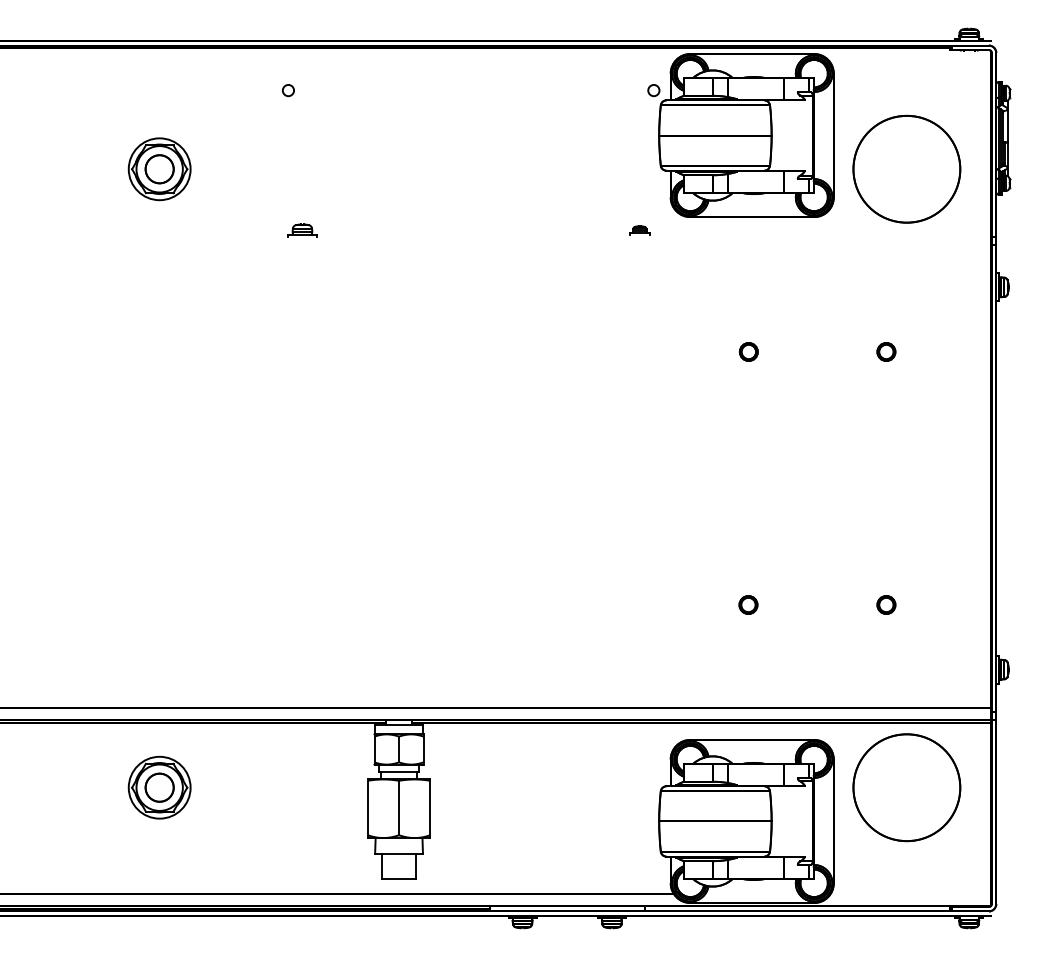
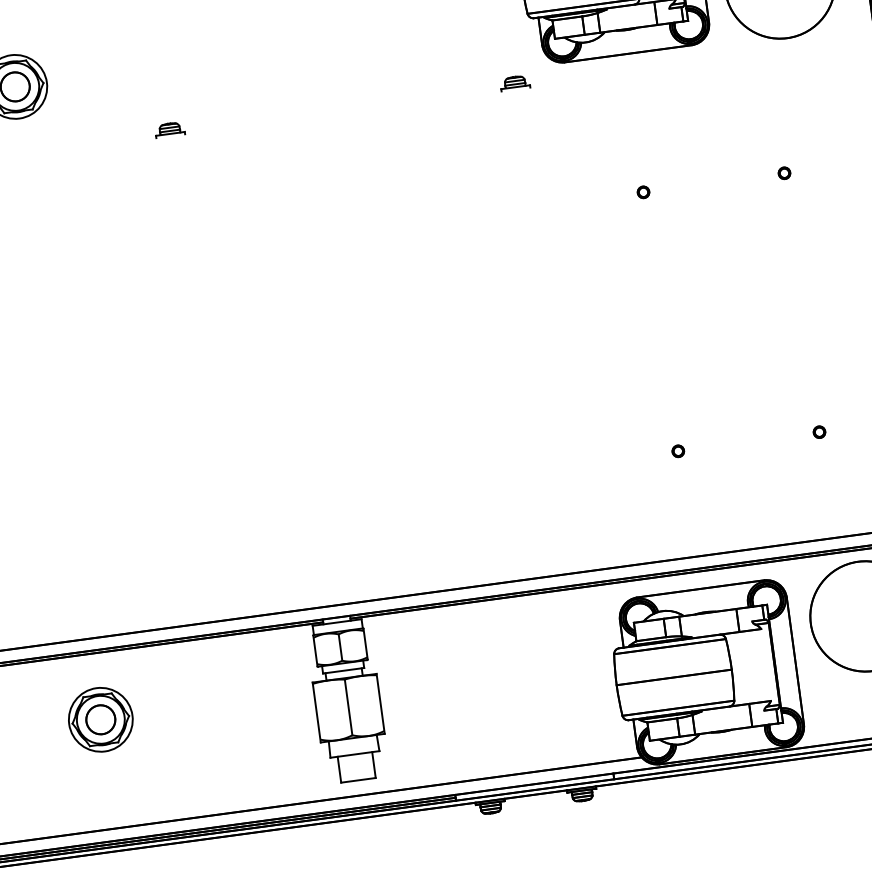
part: (639, 230) -> (514, 83), size x1.43
part: (748, 351) -> (643, 191), size x0.62
part: (886, 351) -> (784, 172), size x0.62
part: (748, 604) -> (678, 450), size x0.62
part: (886, 604) -> (819, 431), size x0.62

